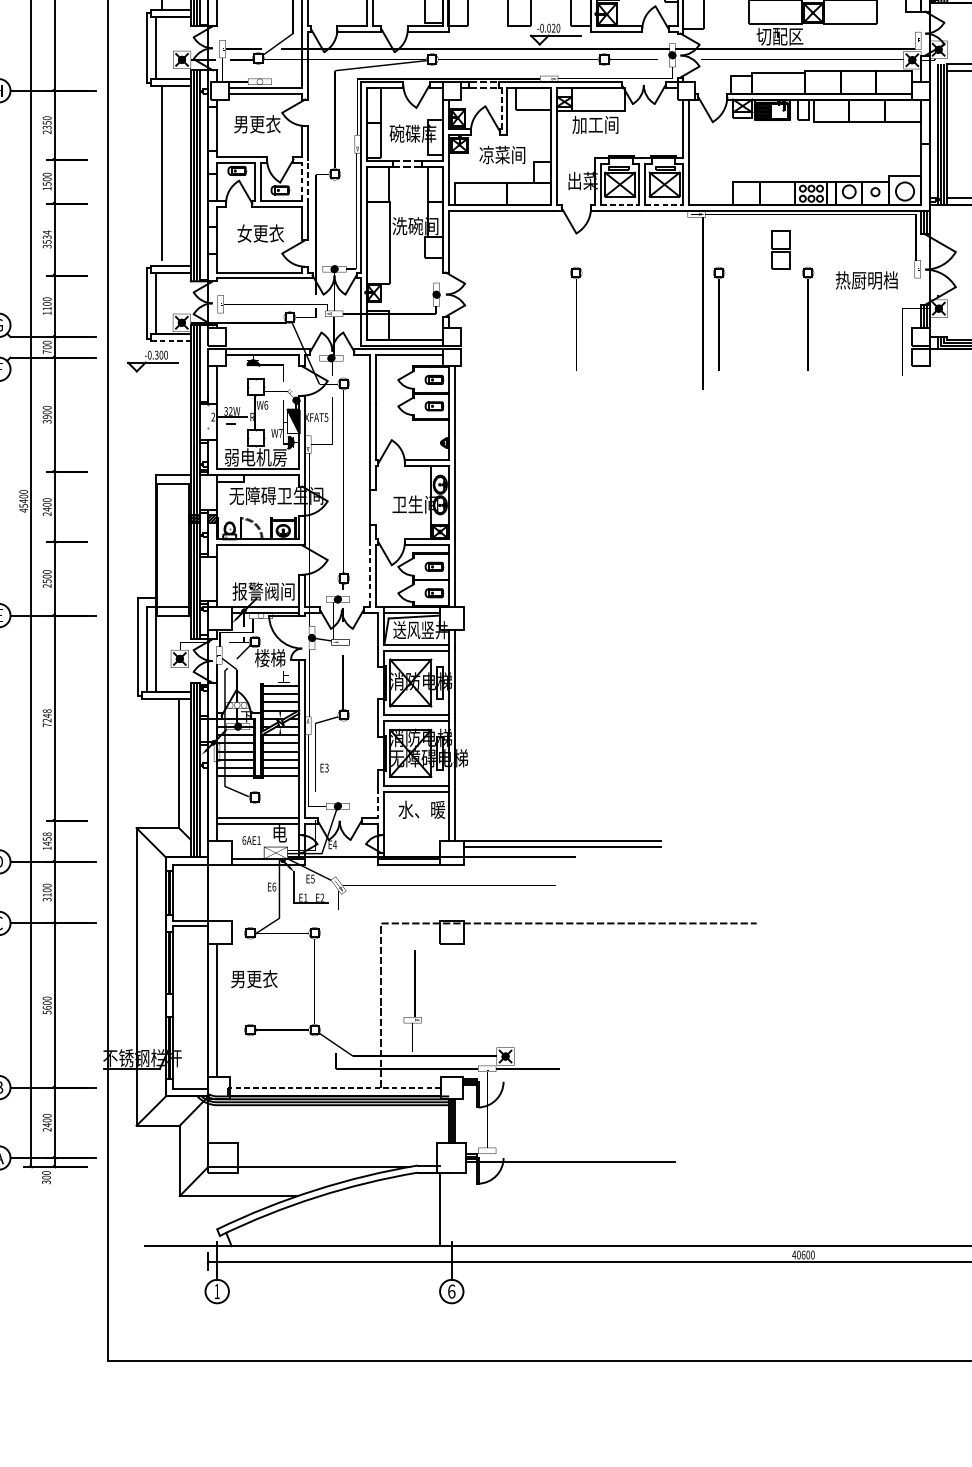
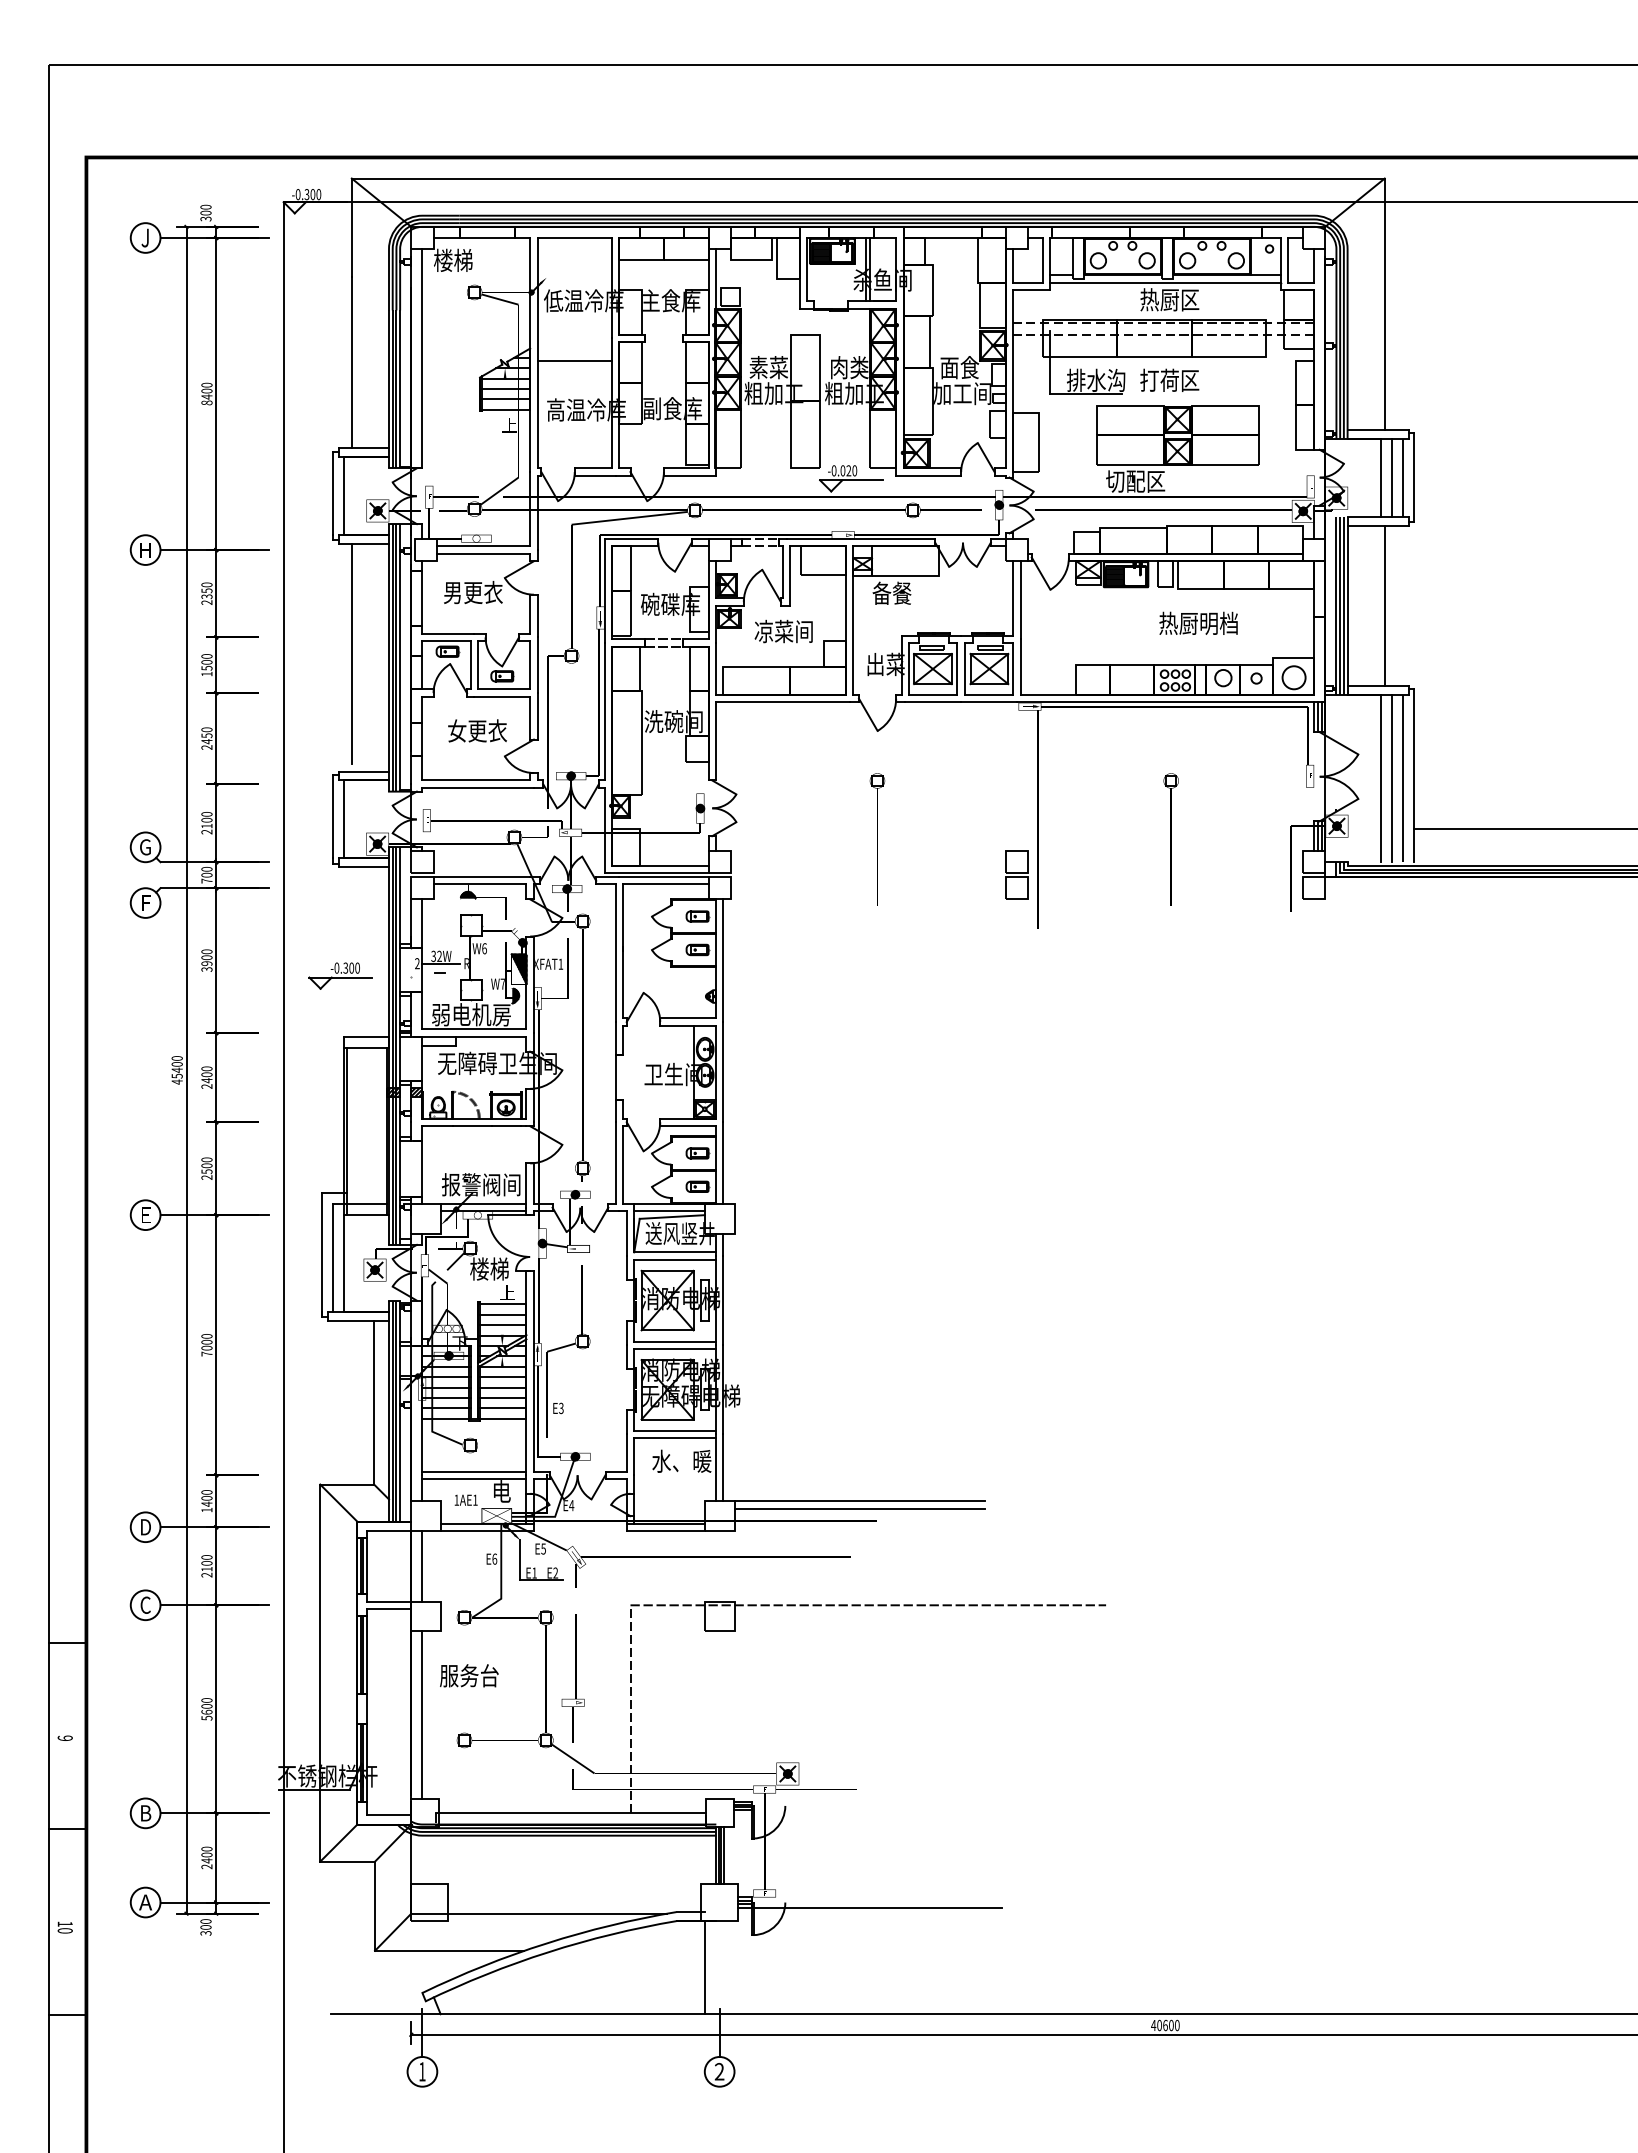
line: (501, 107) -> (782, 571), dashed -> solid
text: (595, 124) -> (901, 592), 加工间 -> 备餐
line: (302, 181) -> (530, 664), dashed -> solid
line: (308, 181) -> (537, 665), dashed -> solid
line: (620, 205) -> (933, 695), dashed -> solid
line: (664, 205) -> (989, 695), dashed -> solid
text: (46, 239) -> (206, 738), 3534 -> 2450
part: (780, 249) -> (1016, 874), moved
text: (866, 279) -> (1198, 622), moved
text: (46, 312) -> (206, 831), 1100 -> 2100
part: (719, 319) -> (1058, 839), removed
line: (171, 341) -> (364, 867), dashed -> solid
part: (152, 360) -> (340, 975), moved
text: (326, 416) -> (560, 963), XFAT5 -> XFAT1
line: (369, 574) -> (615, 1163), dashed -> solid
text: (46, 716) -> (206, 1342), 7248 -> 7000
line: (378, 802) -> (626, 1452), dashed -> solid
text: (46, 836) -> (206, 1495), 1458 -> 1400
text: (244, 839) -> (456, 1499), 6AE1 -> 1AE1
line: (217, 892) -> (422, 1565), added
text: (47, 899) -> (207, 1574), 3100 -> 2100
text: (254, 978) -> (469, 1675), 男更衣 -> 服务台
text: (412, 1000) -> (572, 1678), moved
line: (334, 1087) -> (571, 1813), dashed -> solid
text: (451, 1291) -> (719, 2071), 6 -> 2

